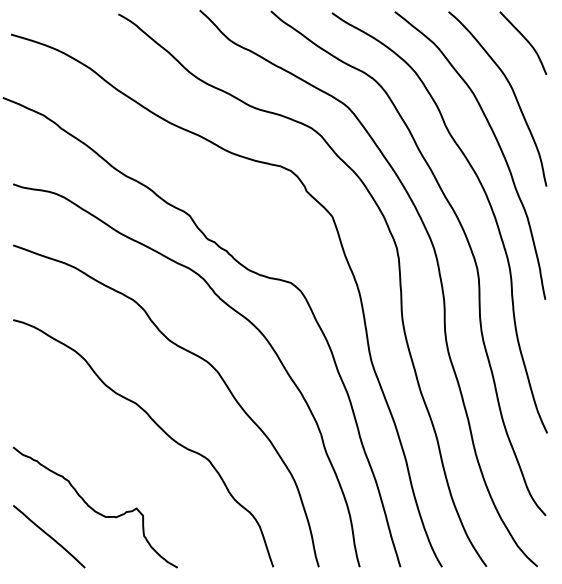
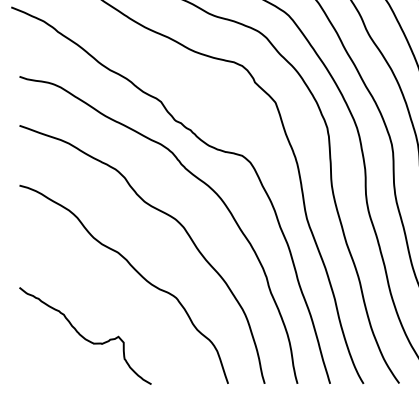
line: (49, 536) -> (48, 359), removed

